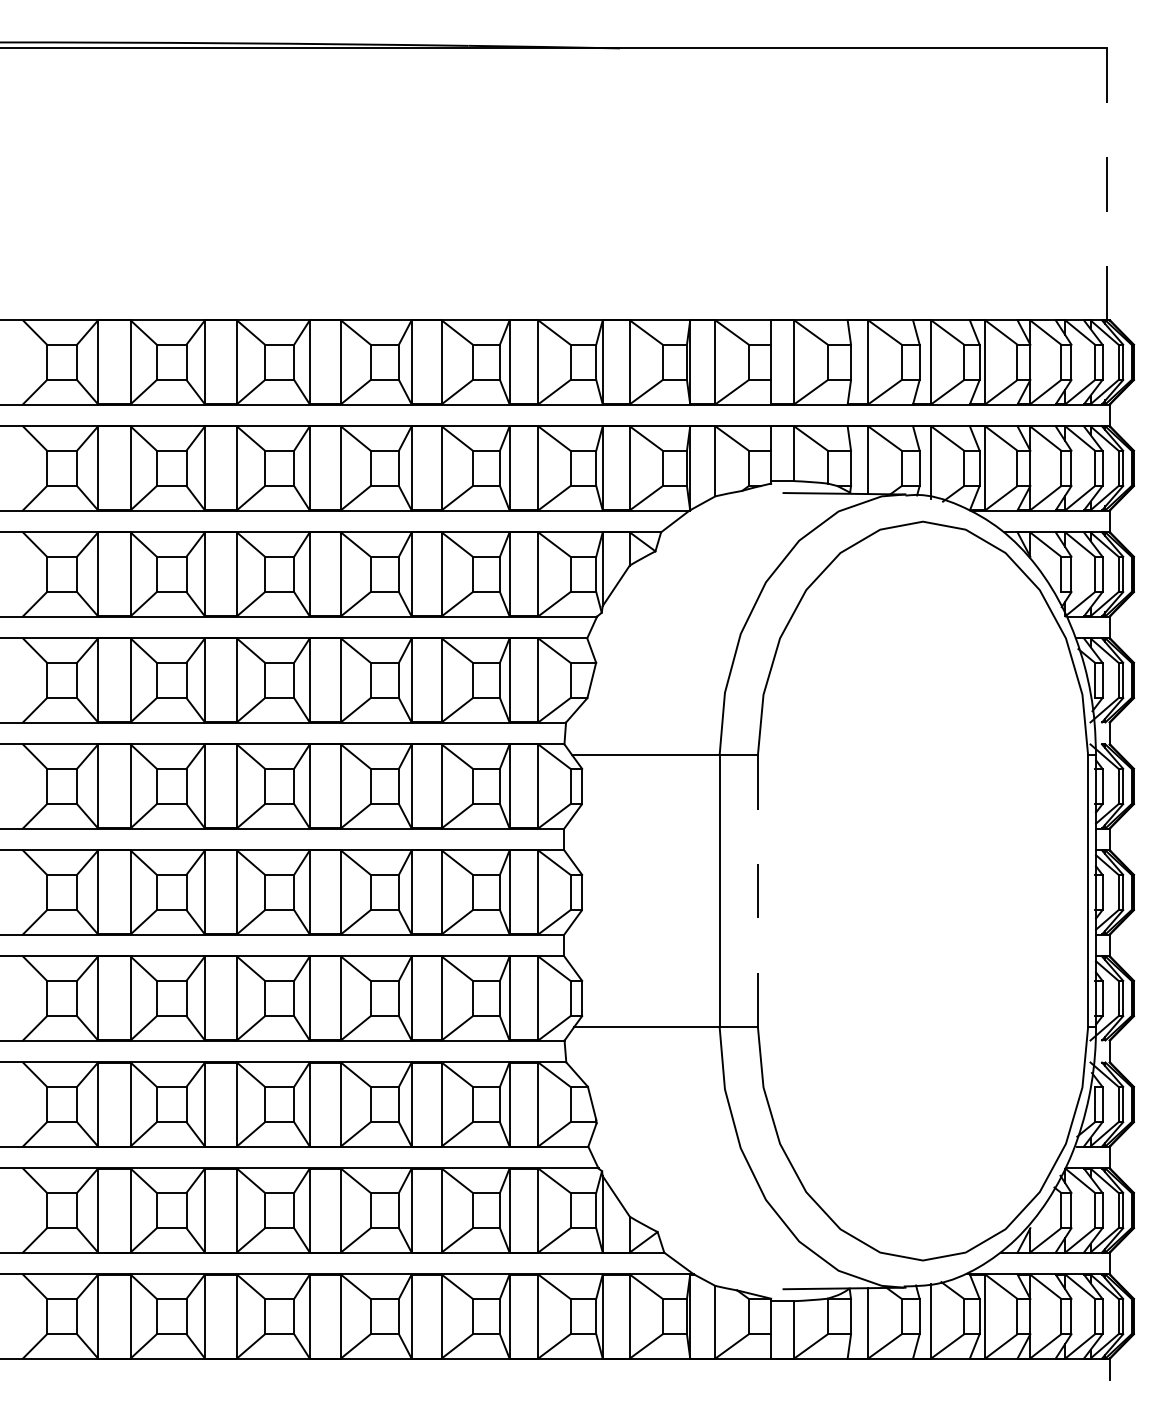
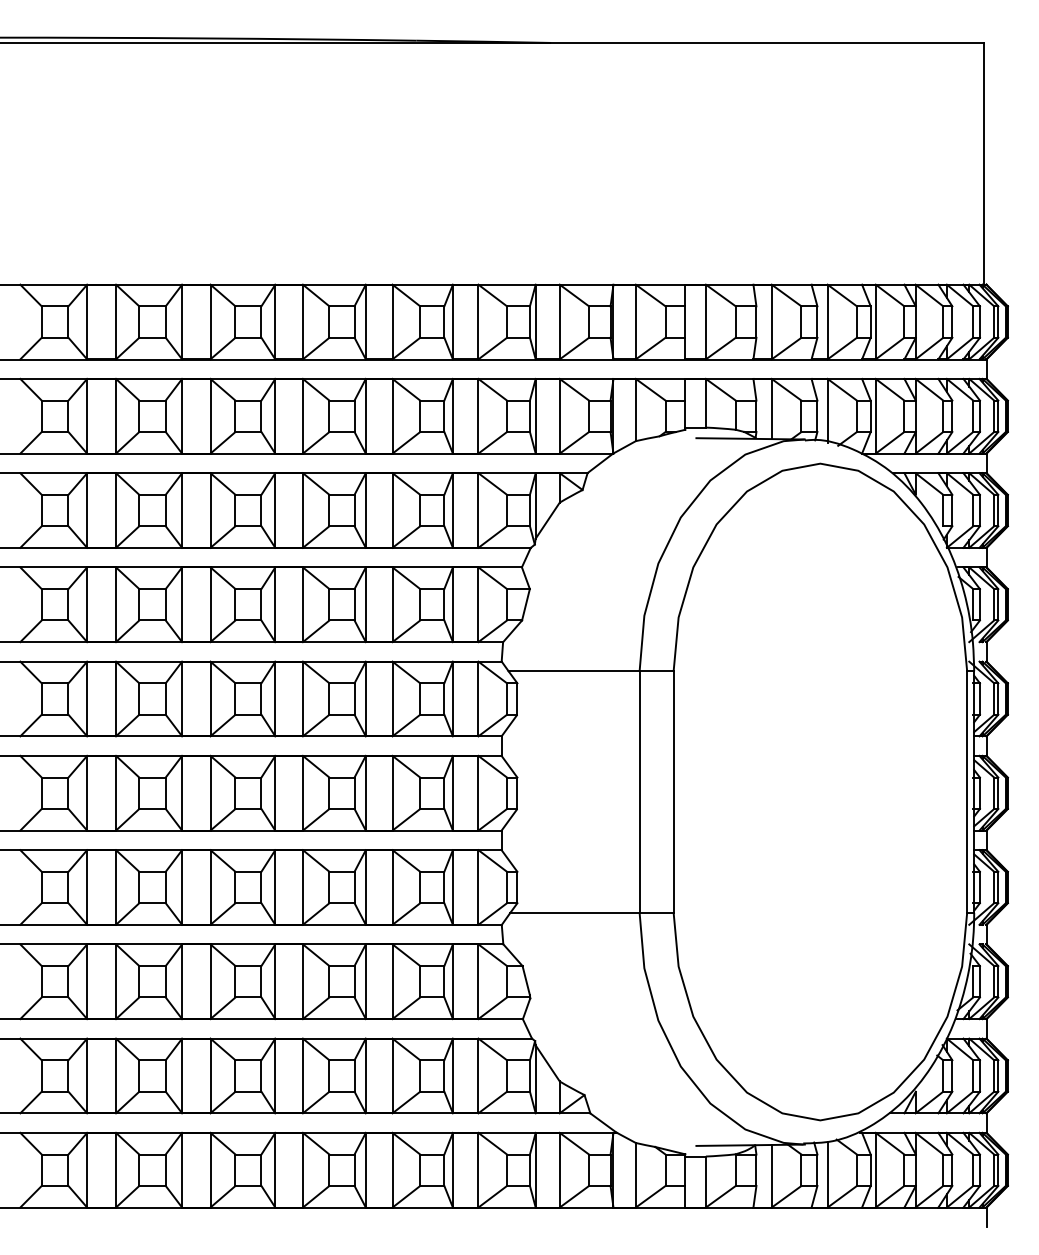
line: (1107, 184) -> (984, 163), dashed -> solid
line: (757, 891) -> (673, 792), dashed -> solid

